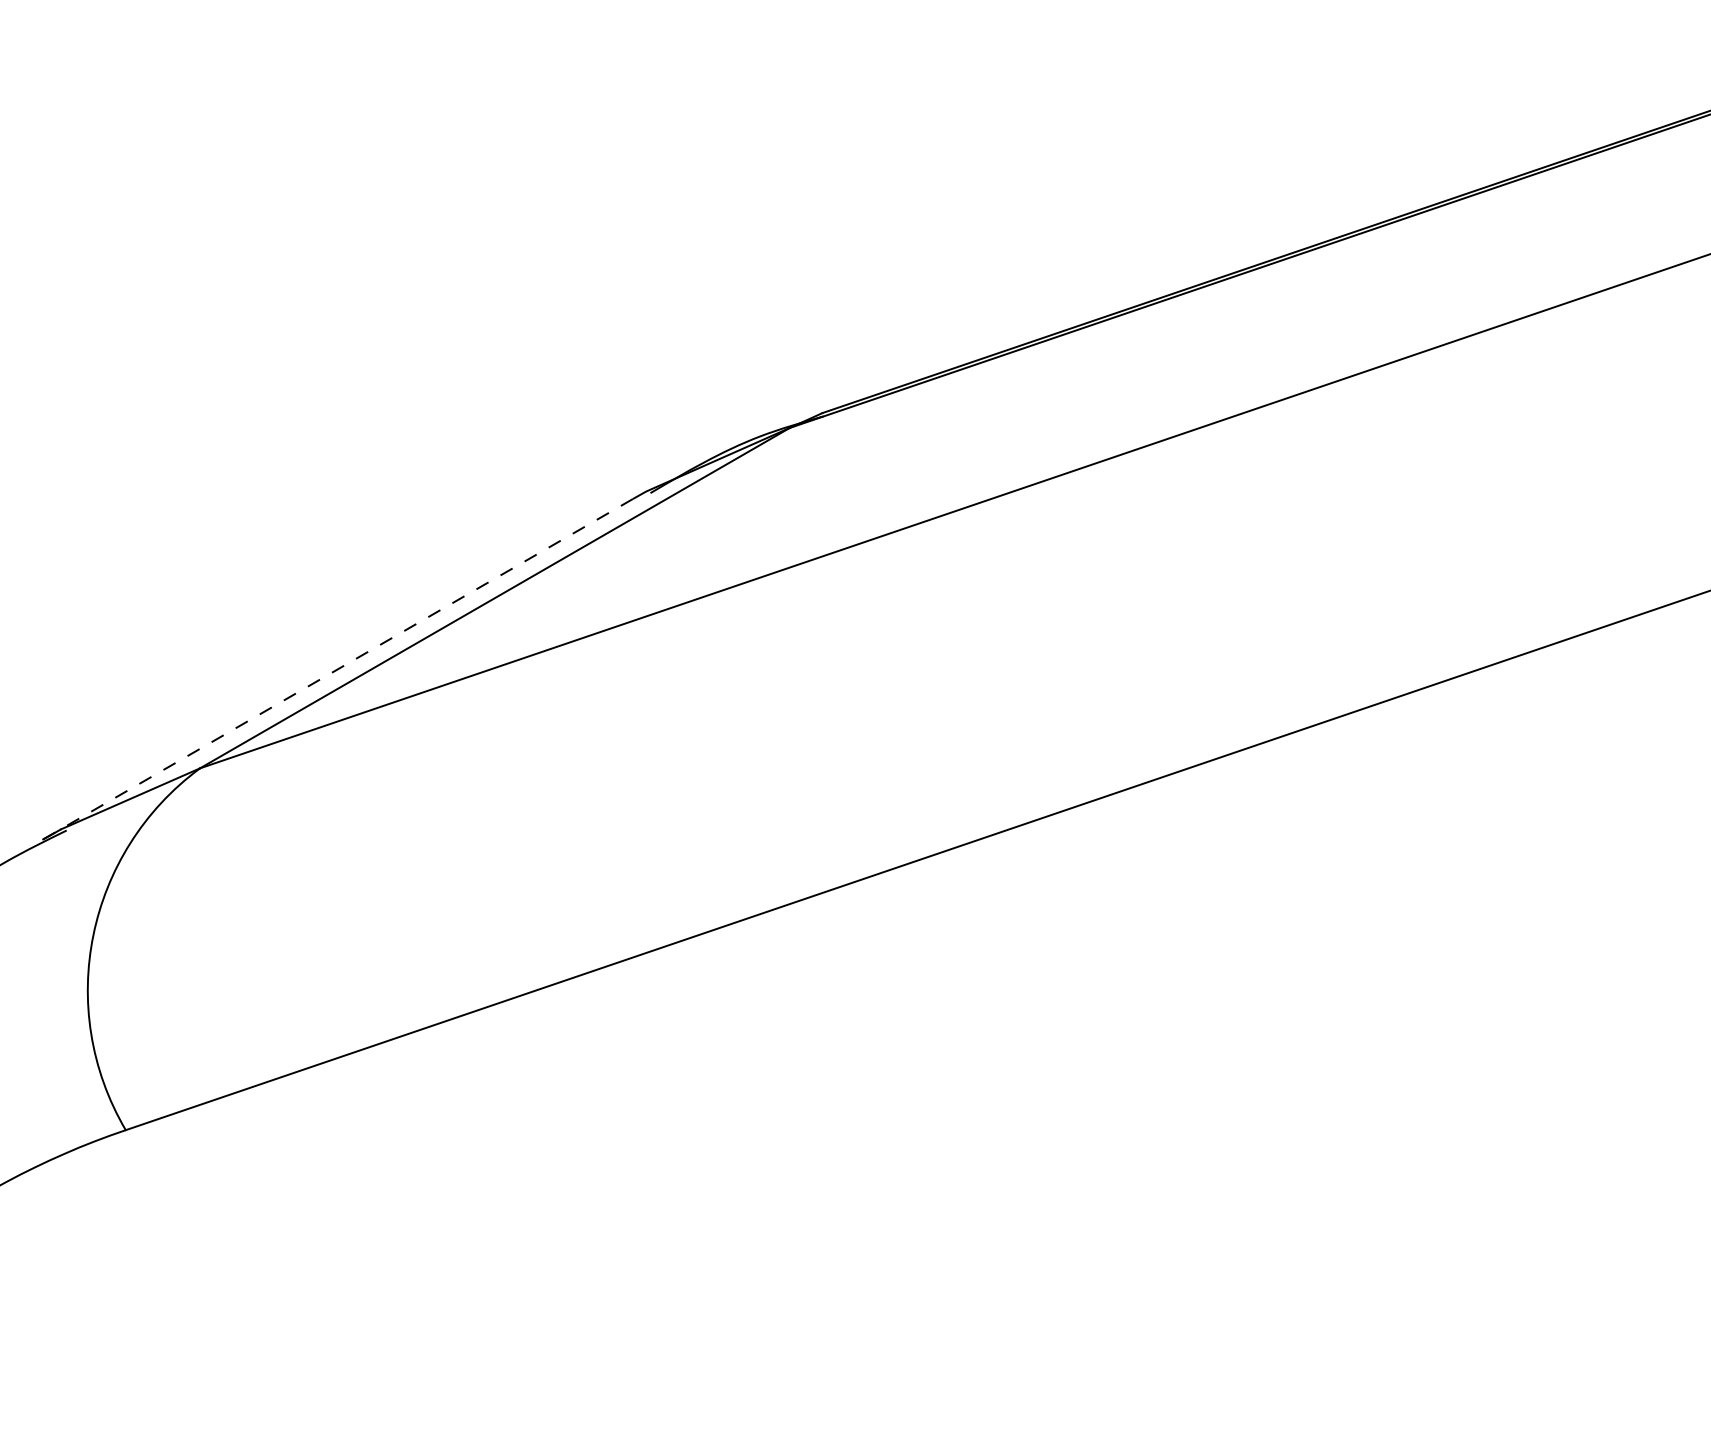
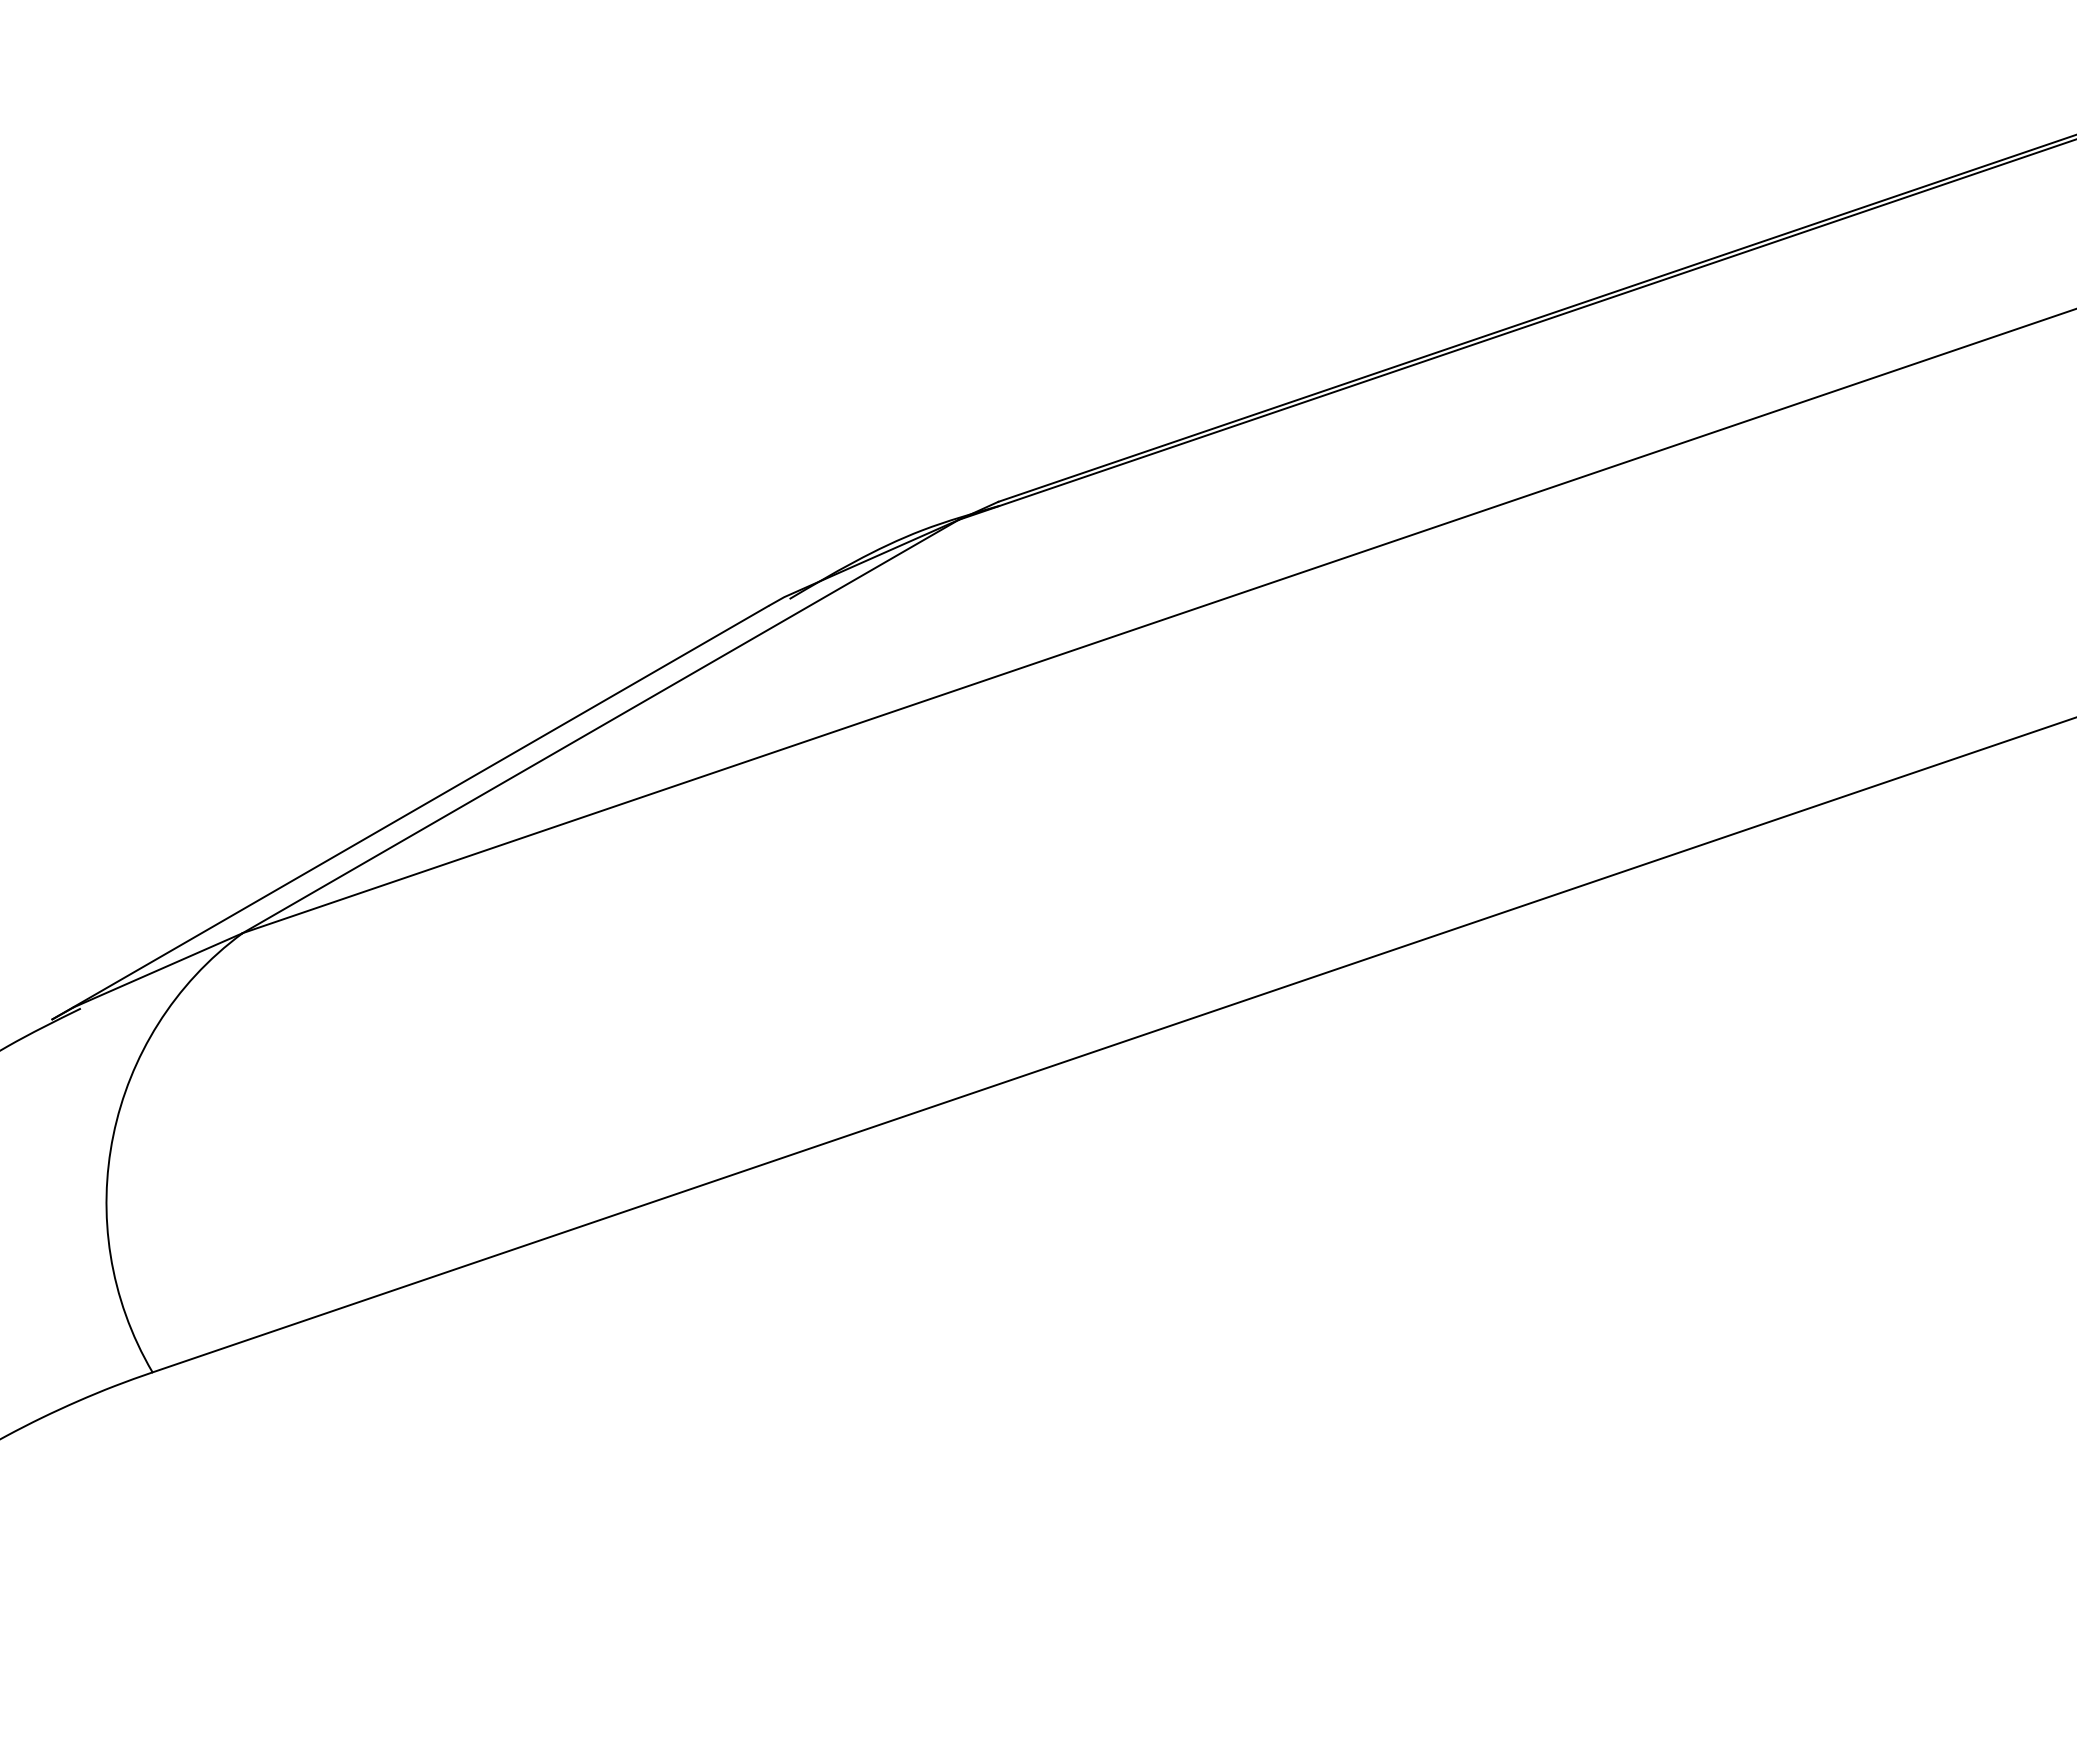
line: (337, 669) -> (409, 813), dashed -> solid

